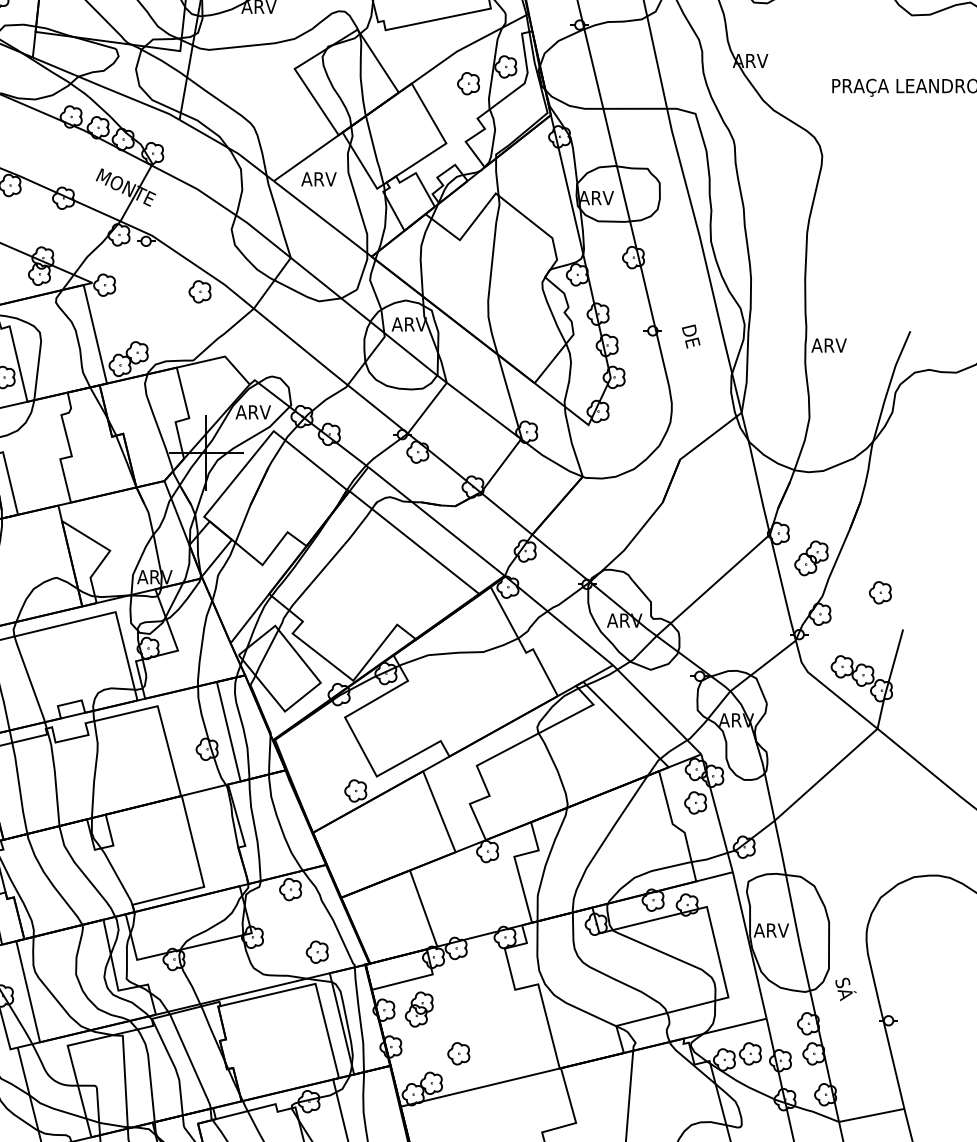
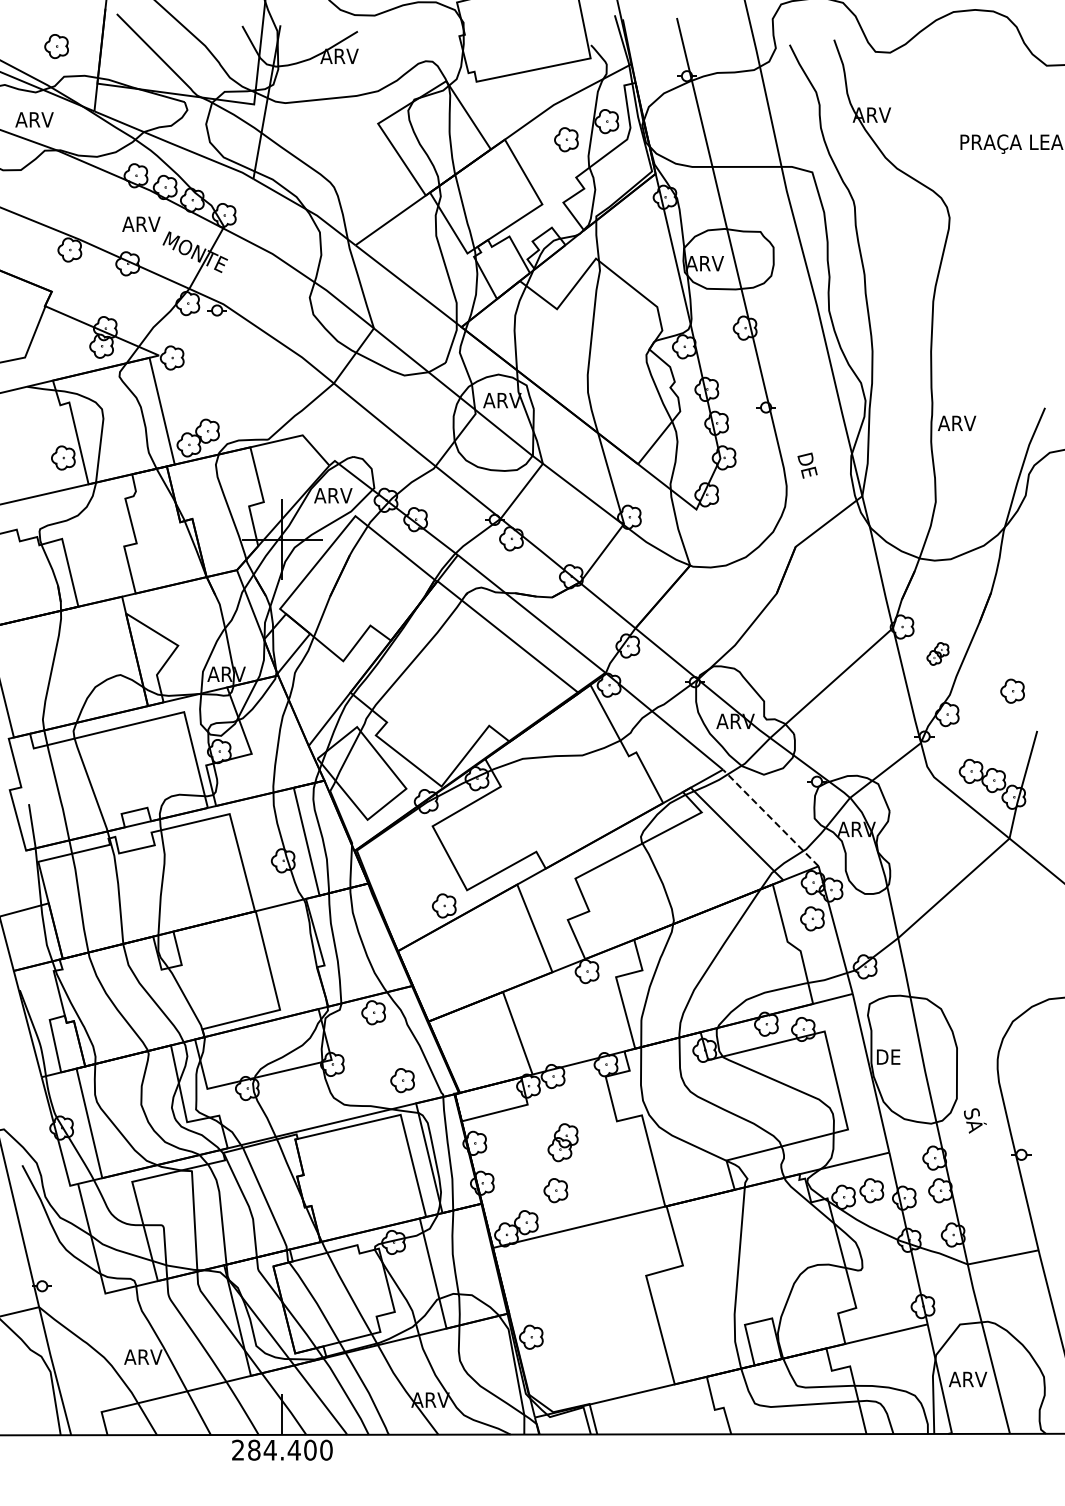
text: (319, 178) -> (141, 223), moved
part: (199, 291) -> (275, 364), removed
text: (691, 336) -> (807, 465), moved
part: (811, 557) -> (937, 653), size x0.6
line: (656, 709) -> (770, 817), solid -> dashed
text: (771, 929) -> (894, 1056), ARV -> DE
part: (418, 1009) -> (562, 1142), moved

